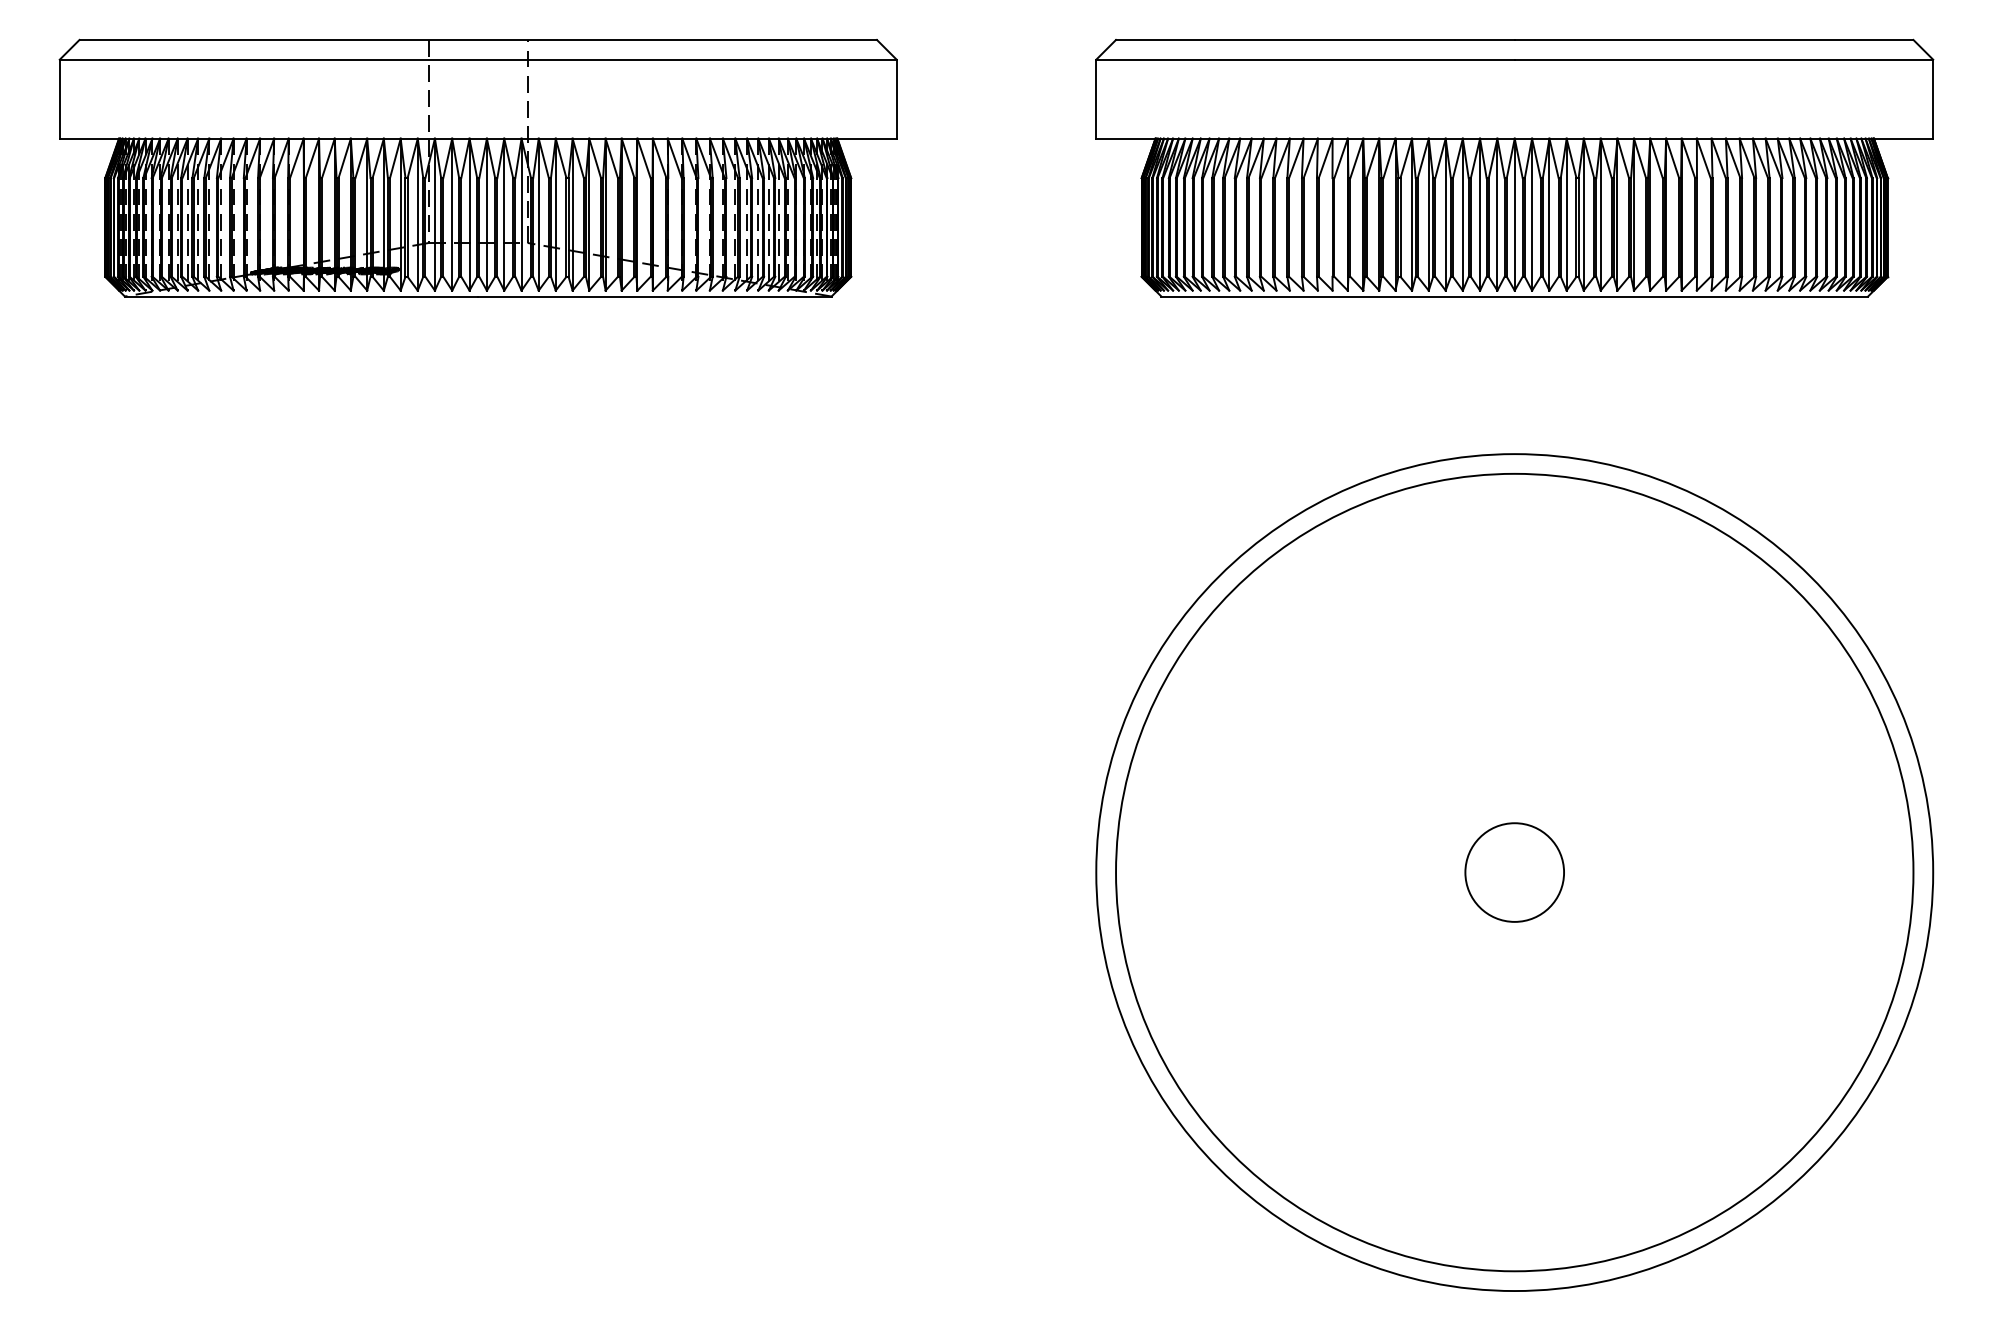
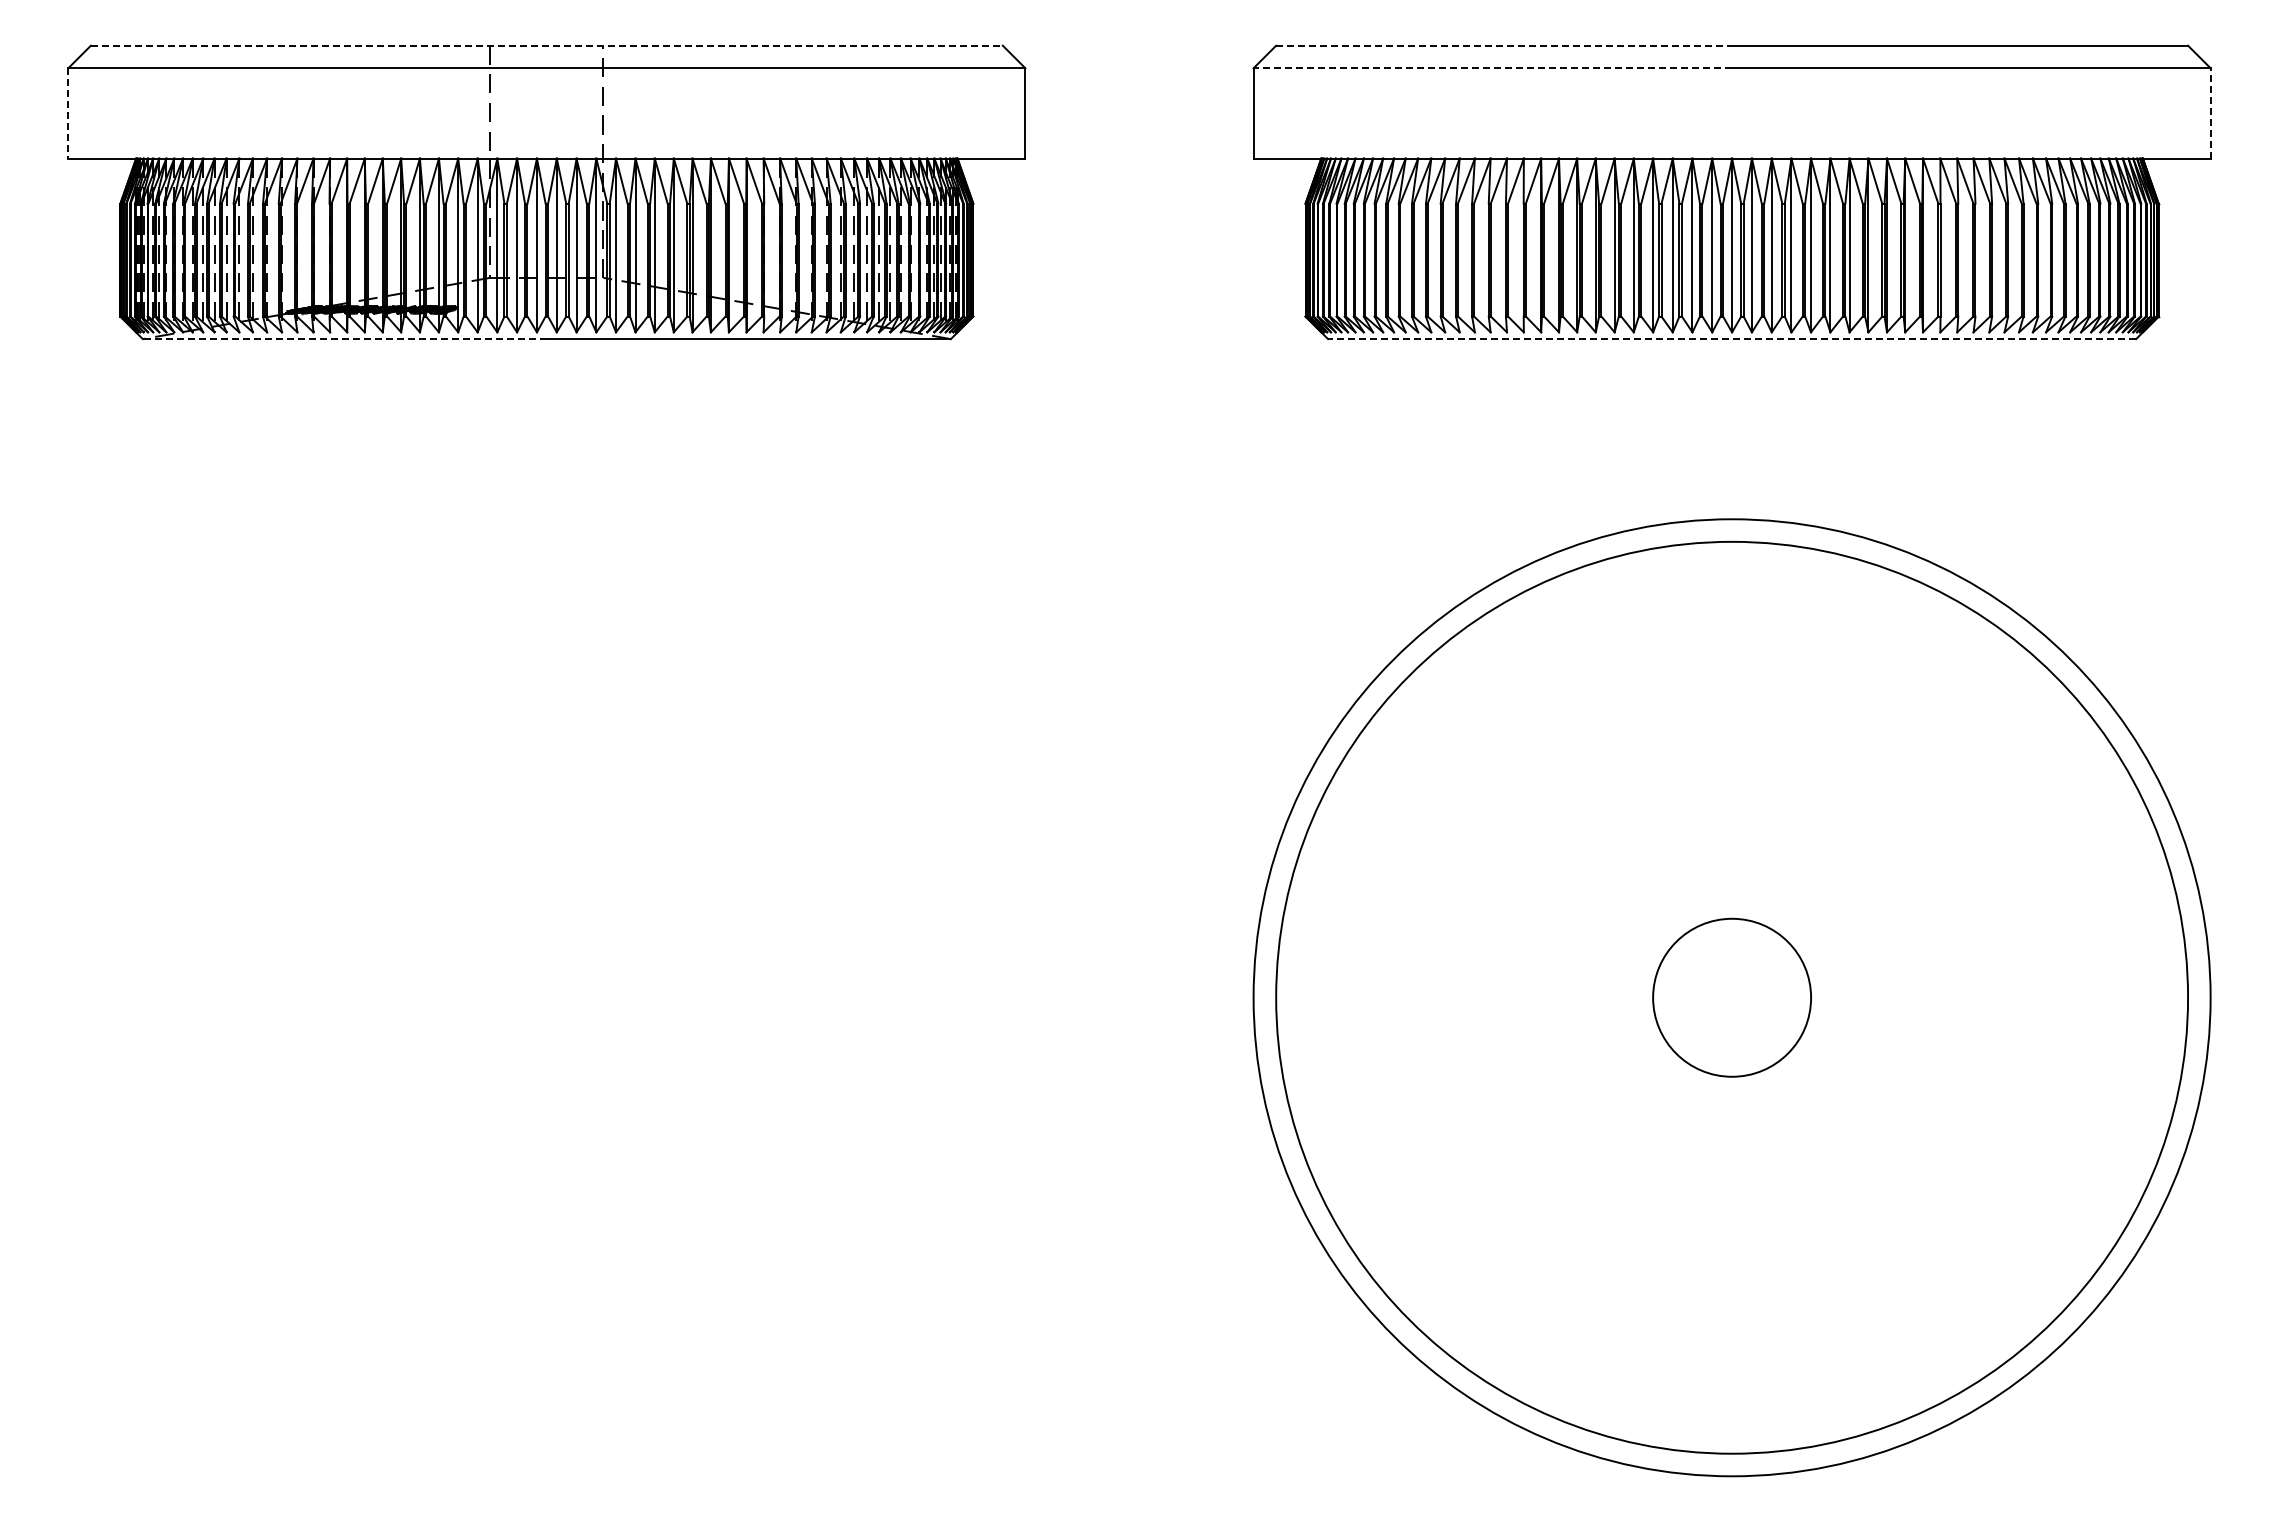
line: (477, 39) -> (546, 45), solid -> dashed
line: (1315, 39) -> (1504, 45), solid -> dashed
line: (1305, 59) -> (1492, 68), solid -> dashed
line: (1933, 98) -> (2210, 112), solid -> dashed
line: (59, 99) -> (68, 113), solid -> dashed
line: (301, 296) -> (344, 339), solid -> dashed
line: (1514, 296) -> (1731, 339), solid -> dashed
circle: (1514, 872) -> (1731, 997), size x1.4

